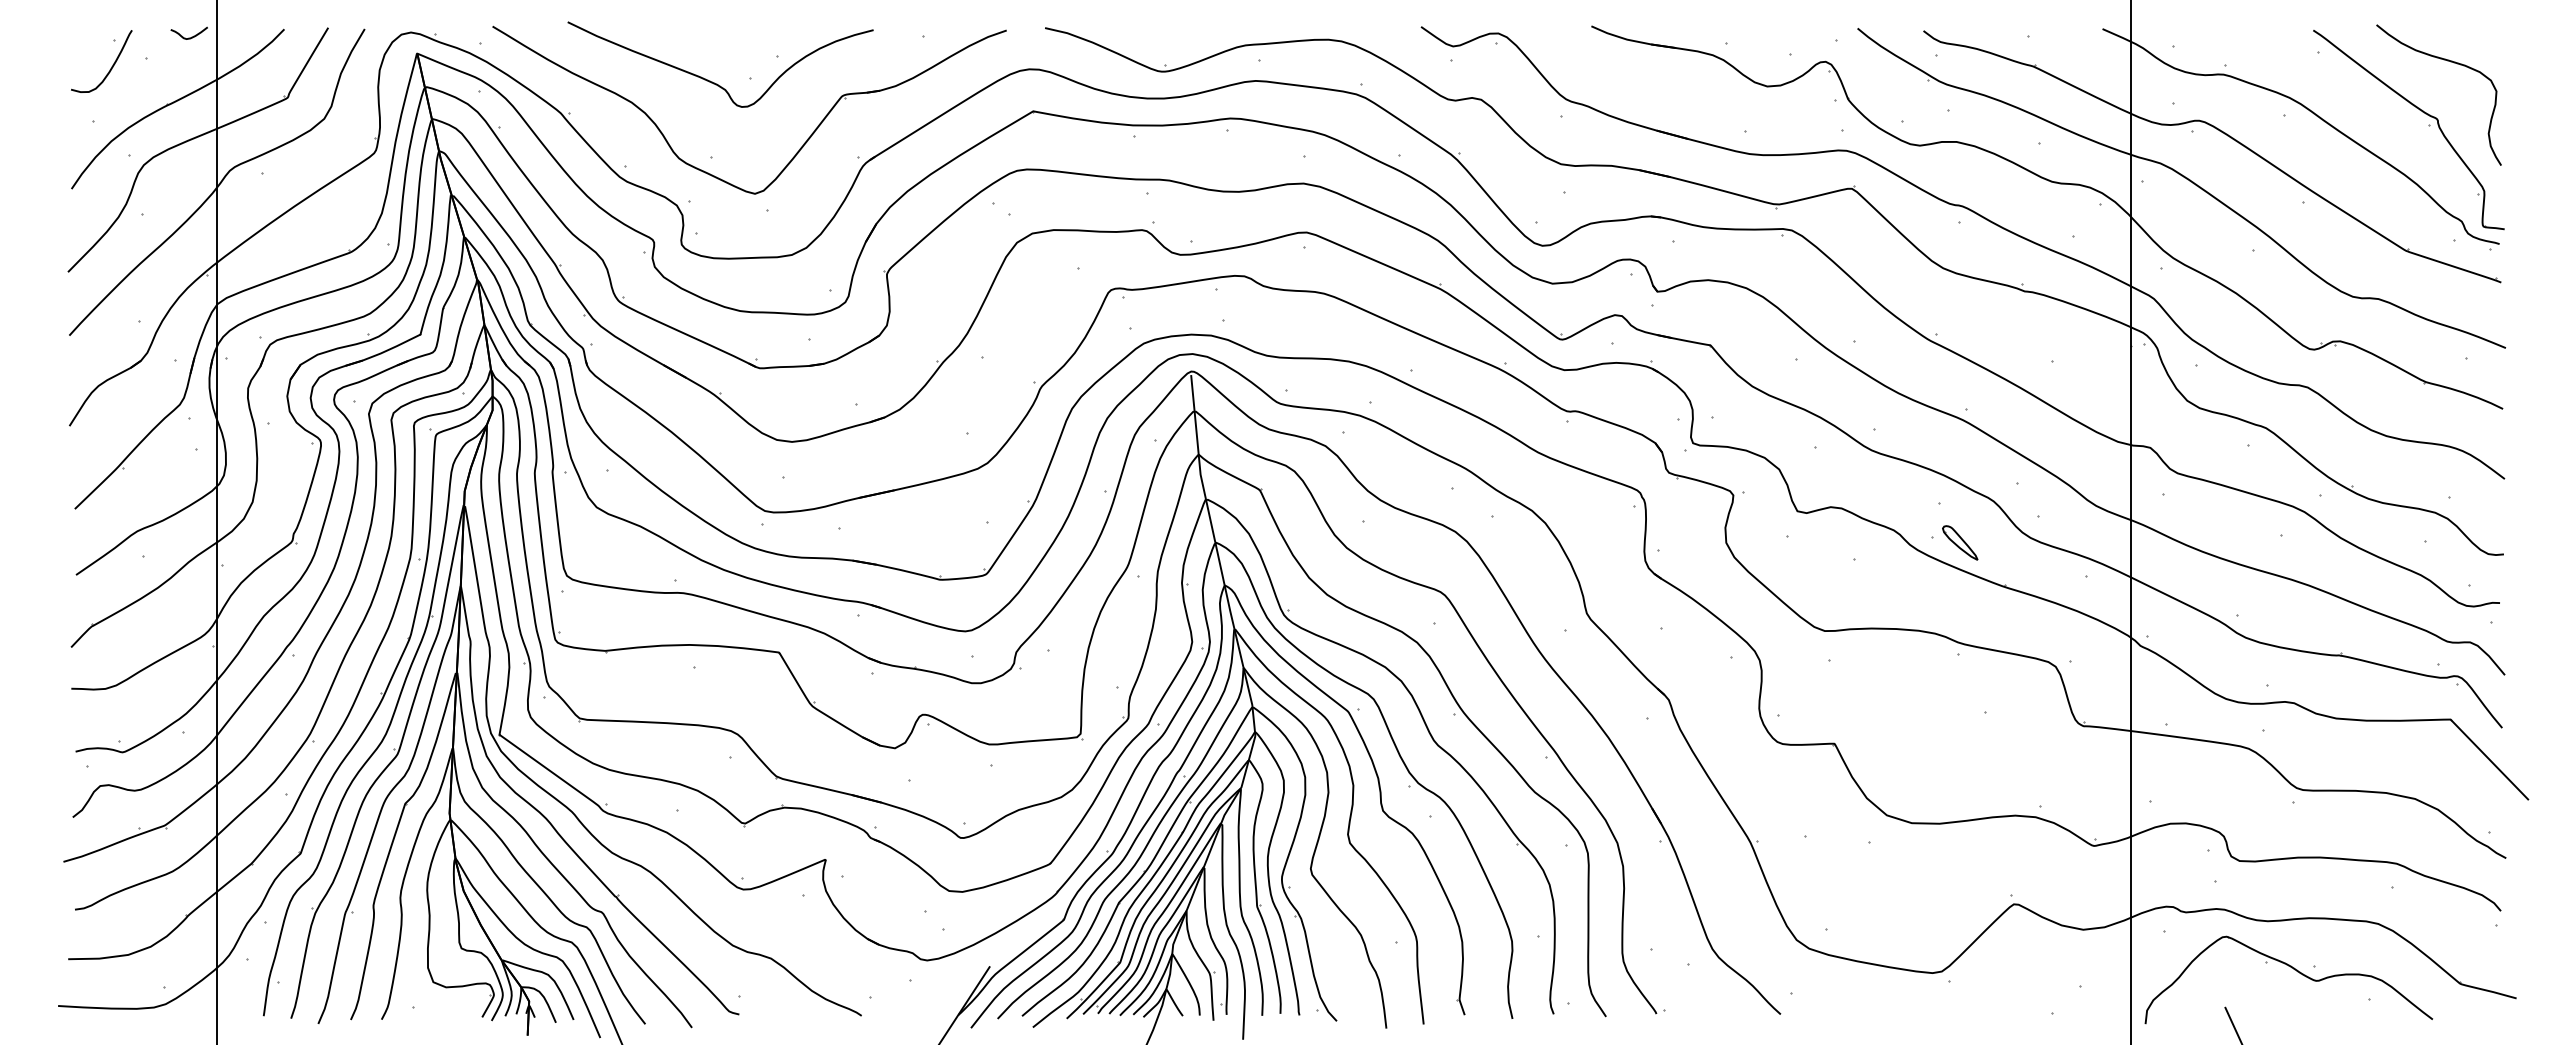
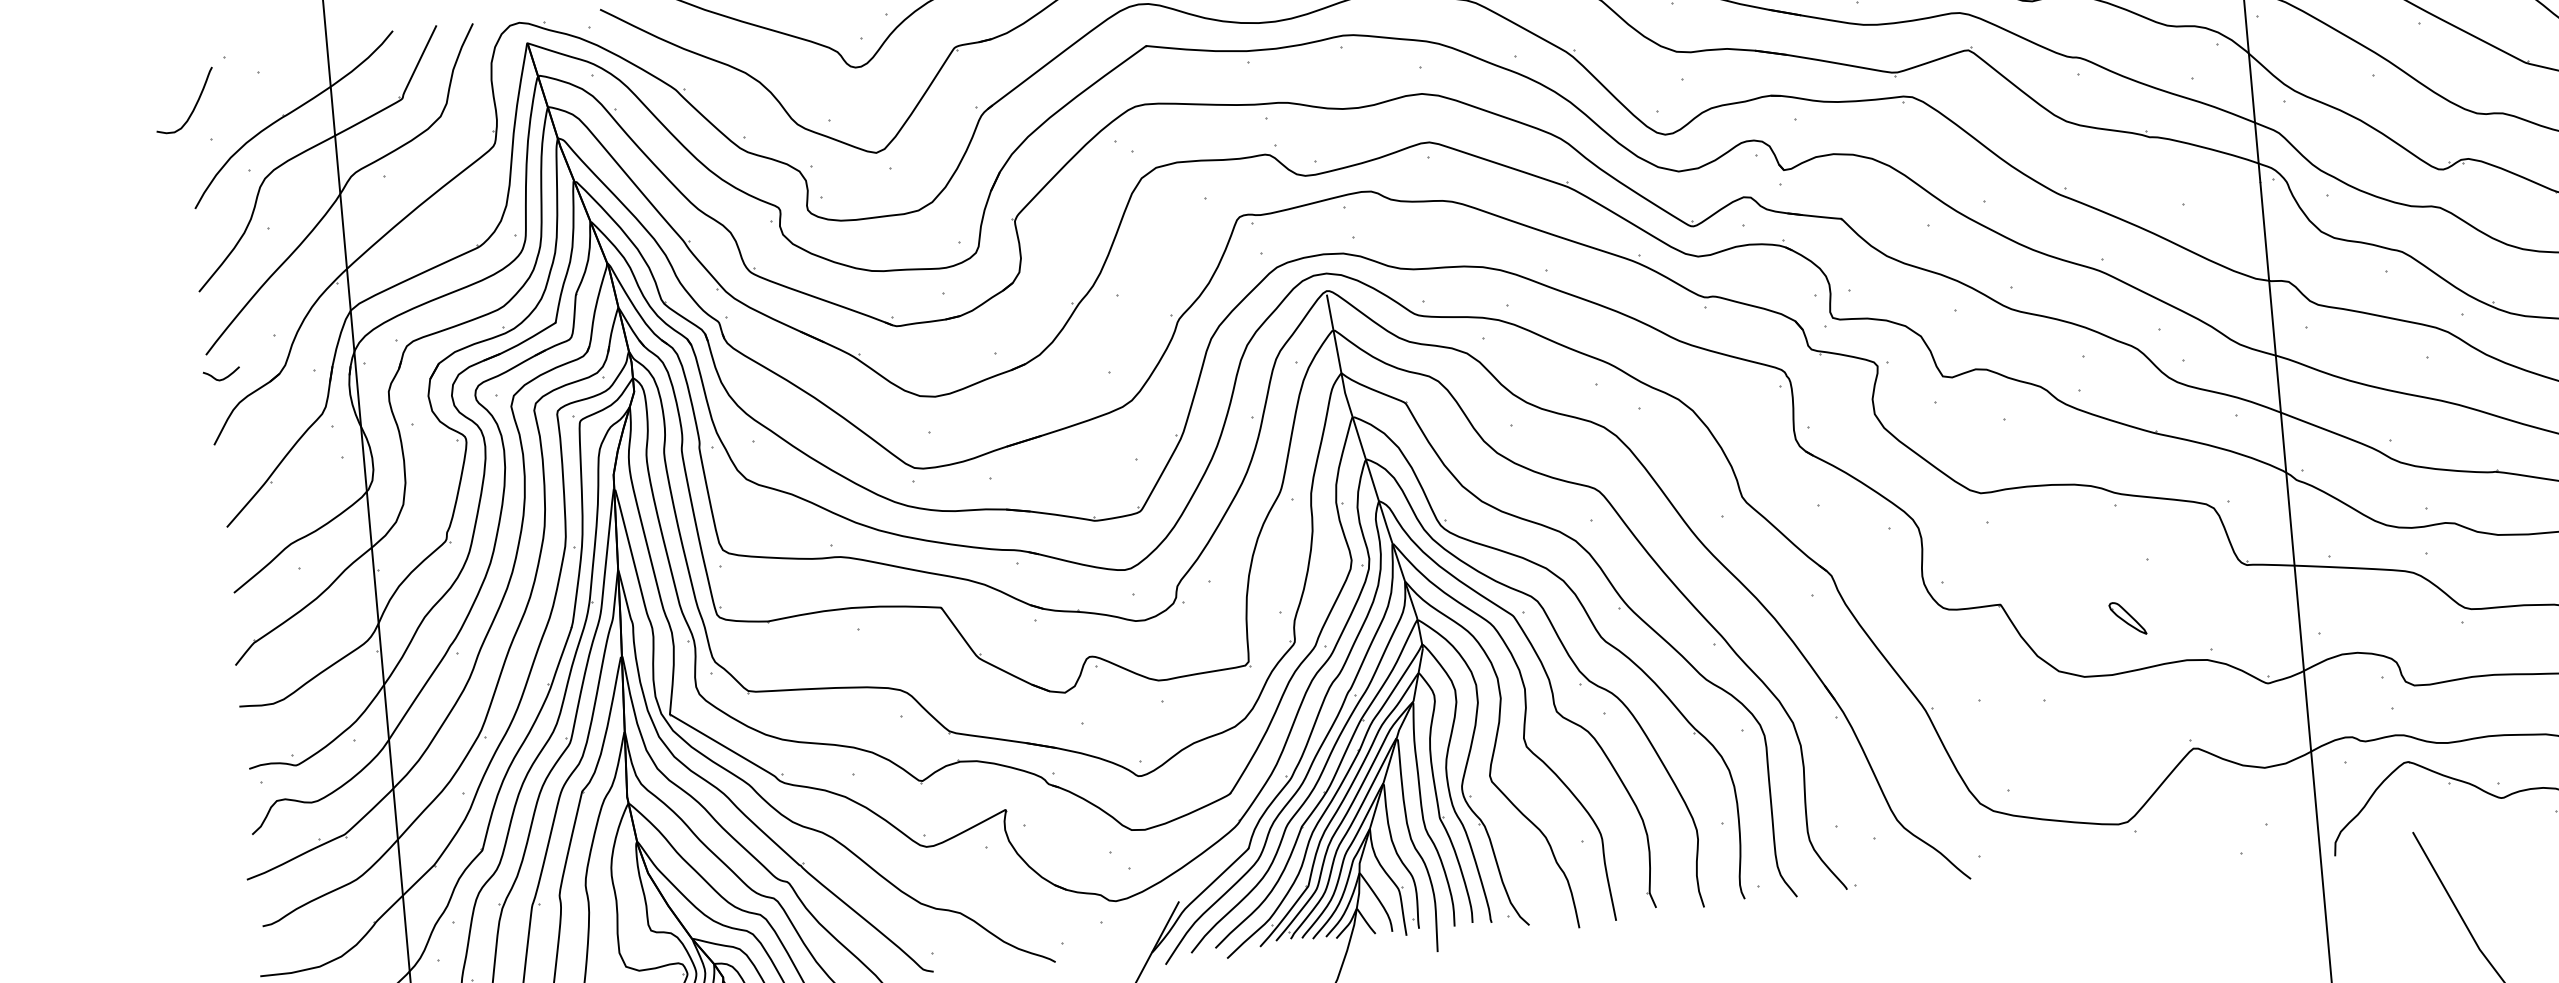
curve: (191, 36) -> (224, 377), moved
curve: (111, 66) -> (194, 104), moved
part: (1960, 542) -> (2128, 618), moved

